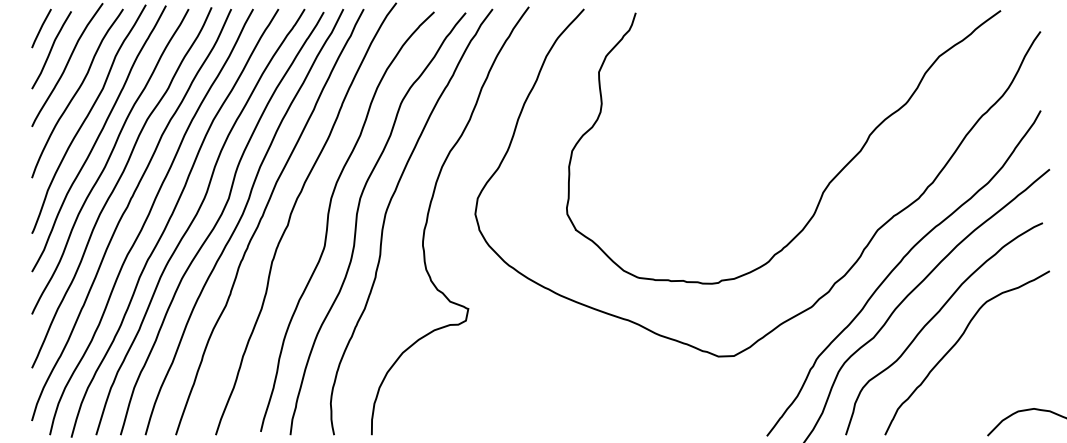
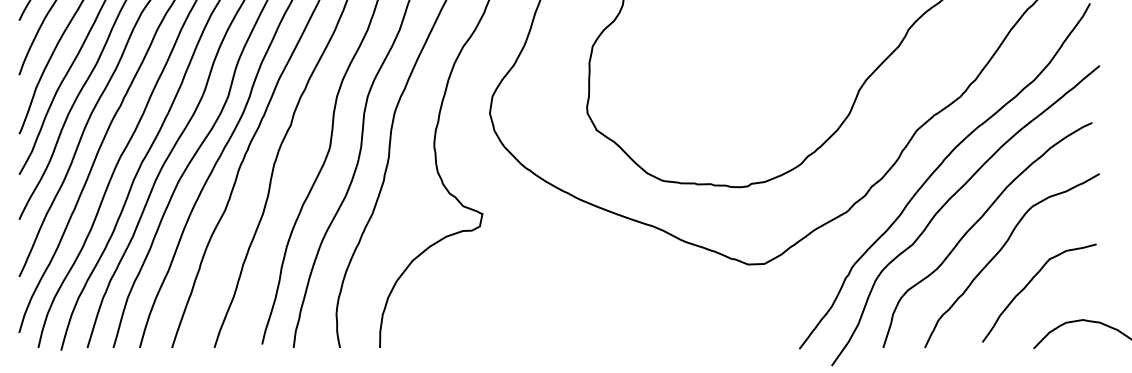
curve: (983, 375) -> (1029, 284), added

